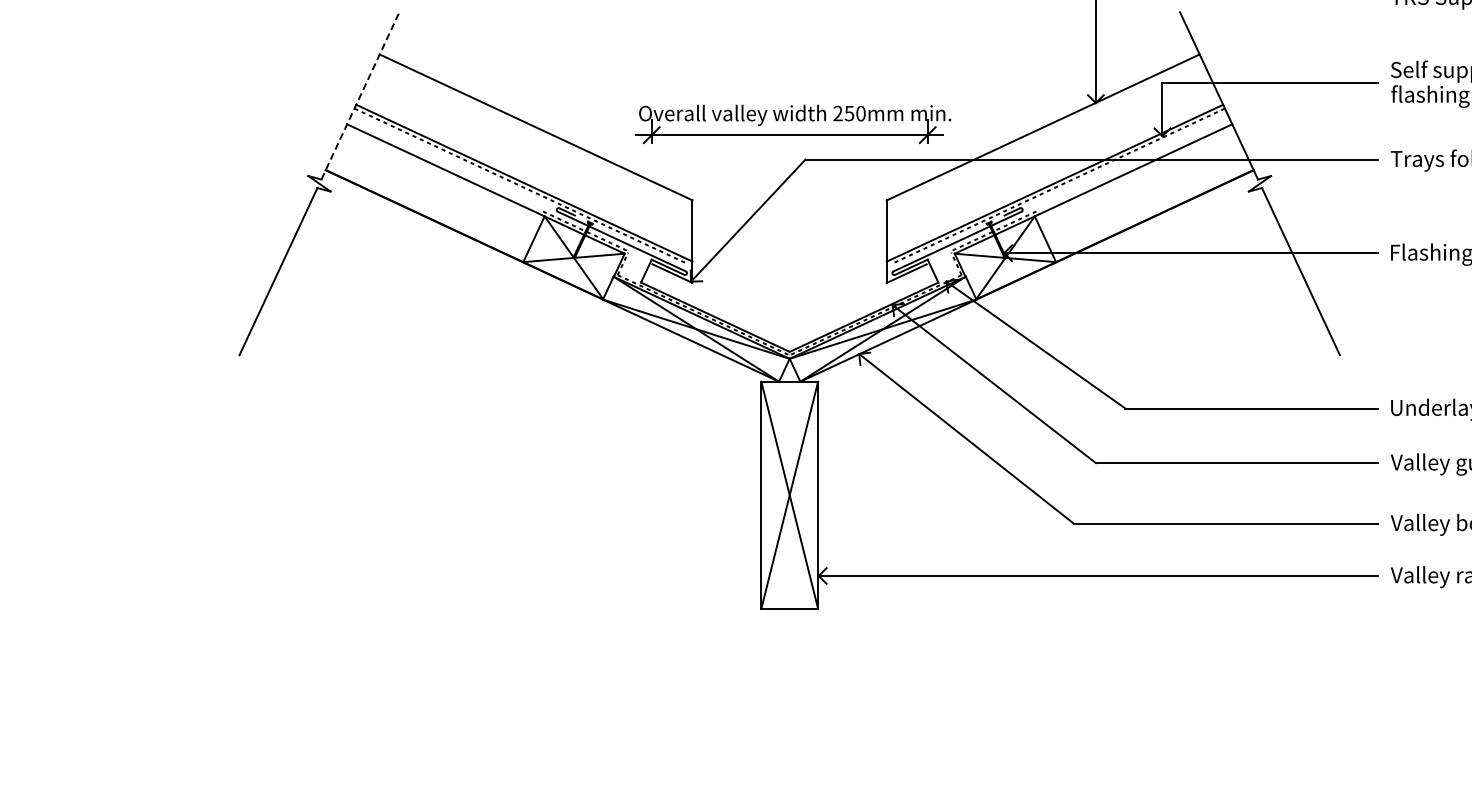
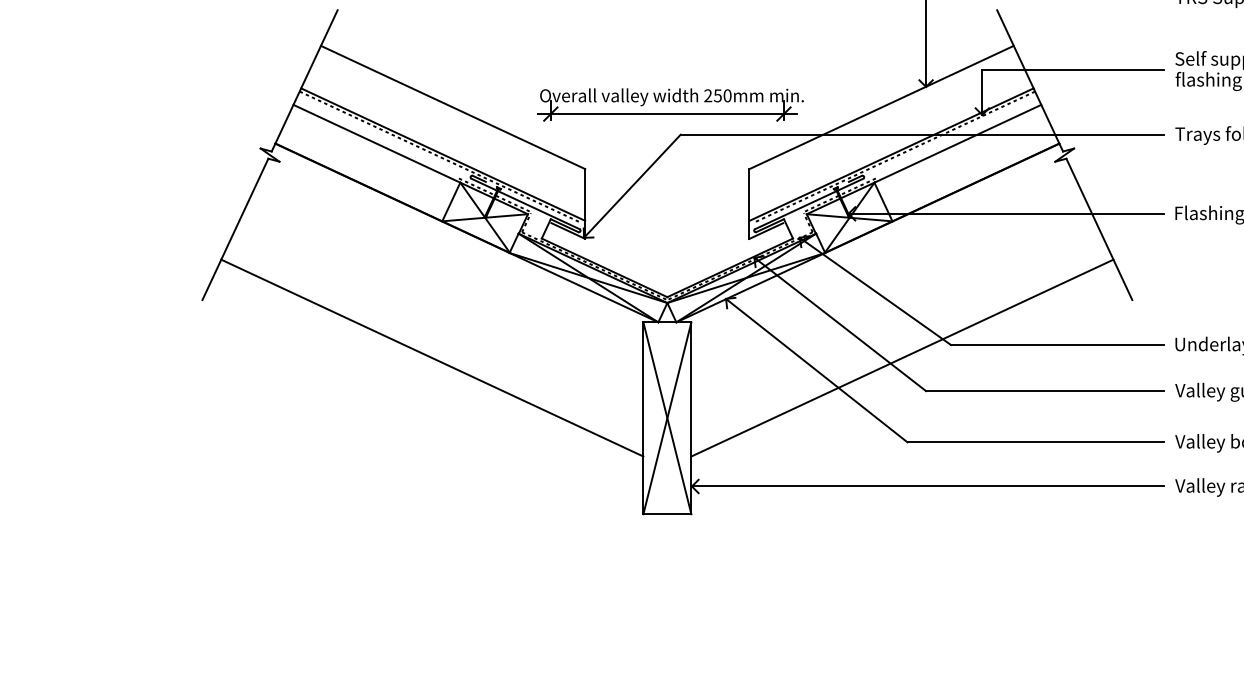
line: (360, 95) -> (304, 80), dashed -> solid
line: (511, 423) -> (432, 357), added
line: (1067, 423) -> (902, 357), added

